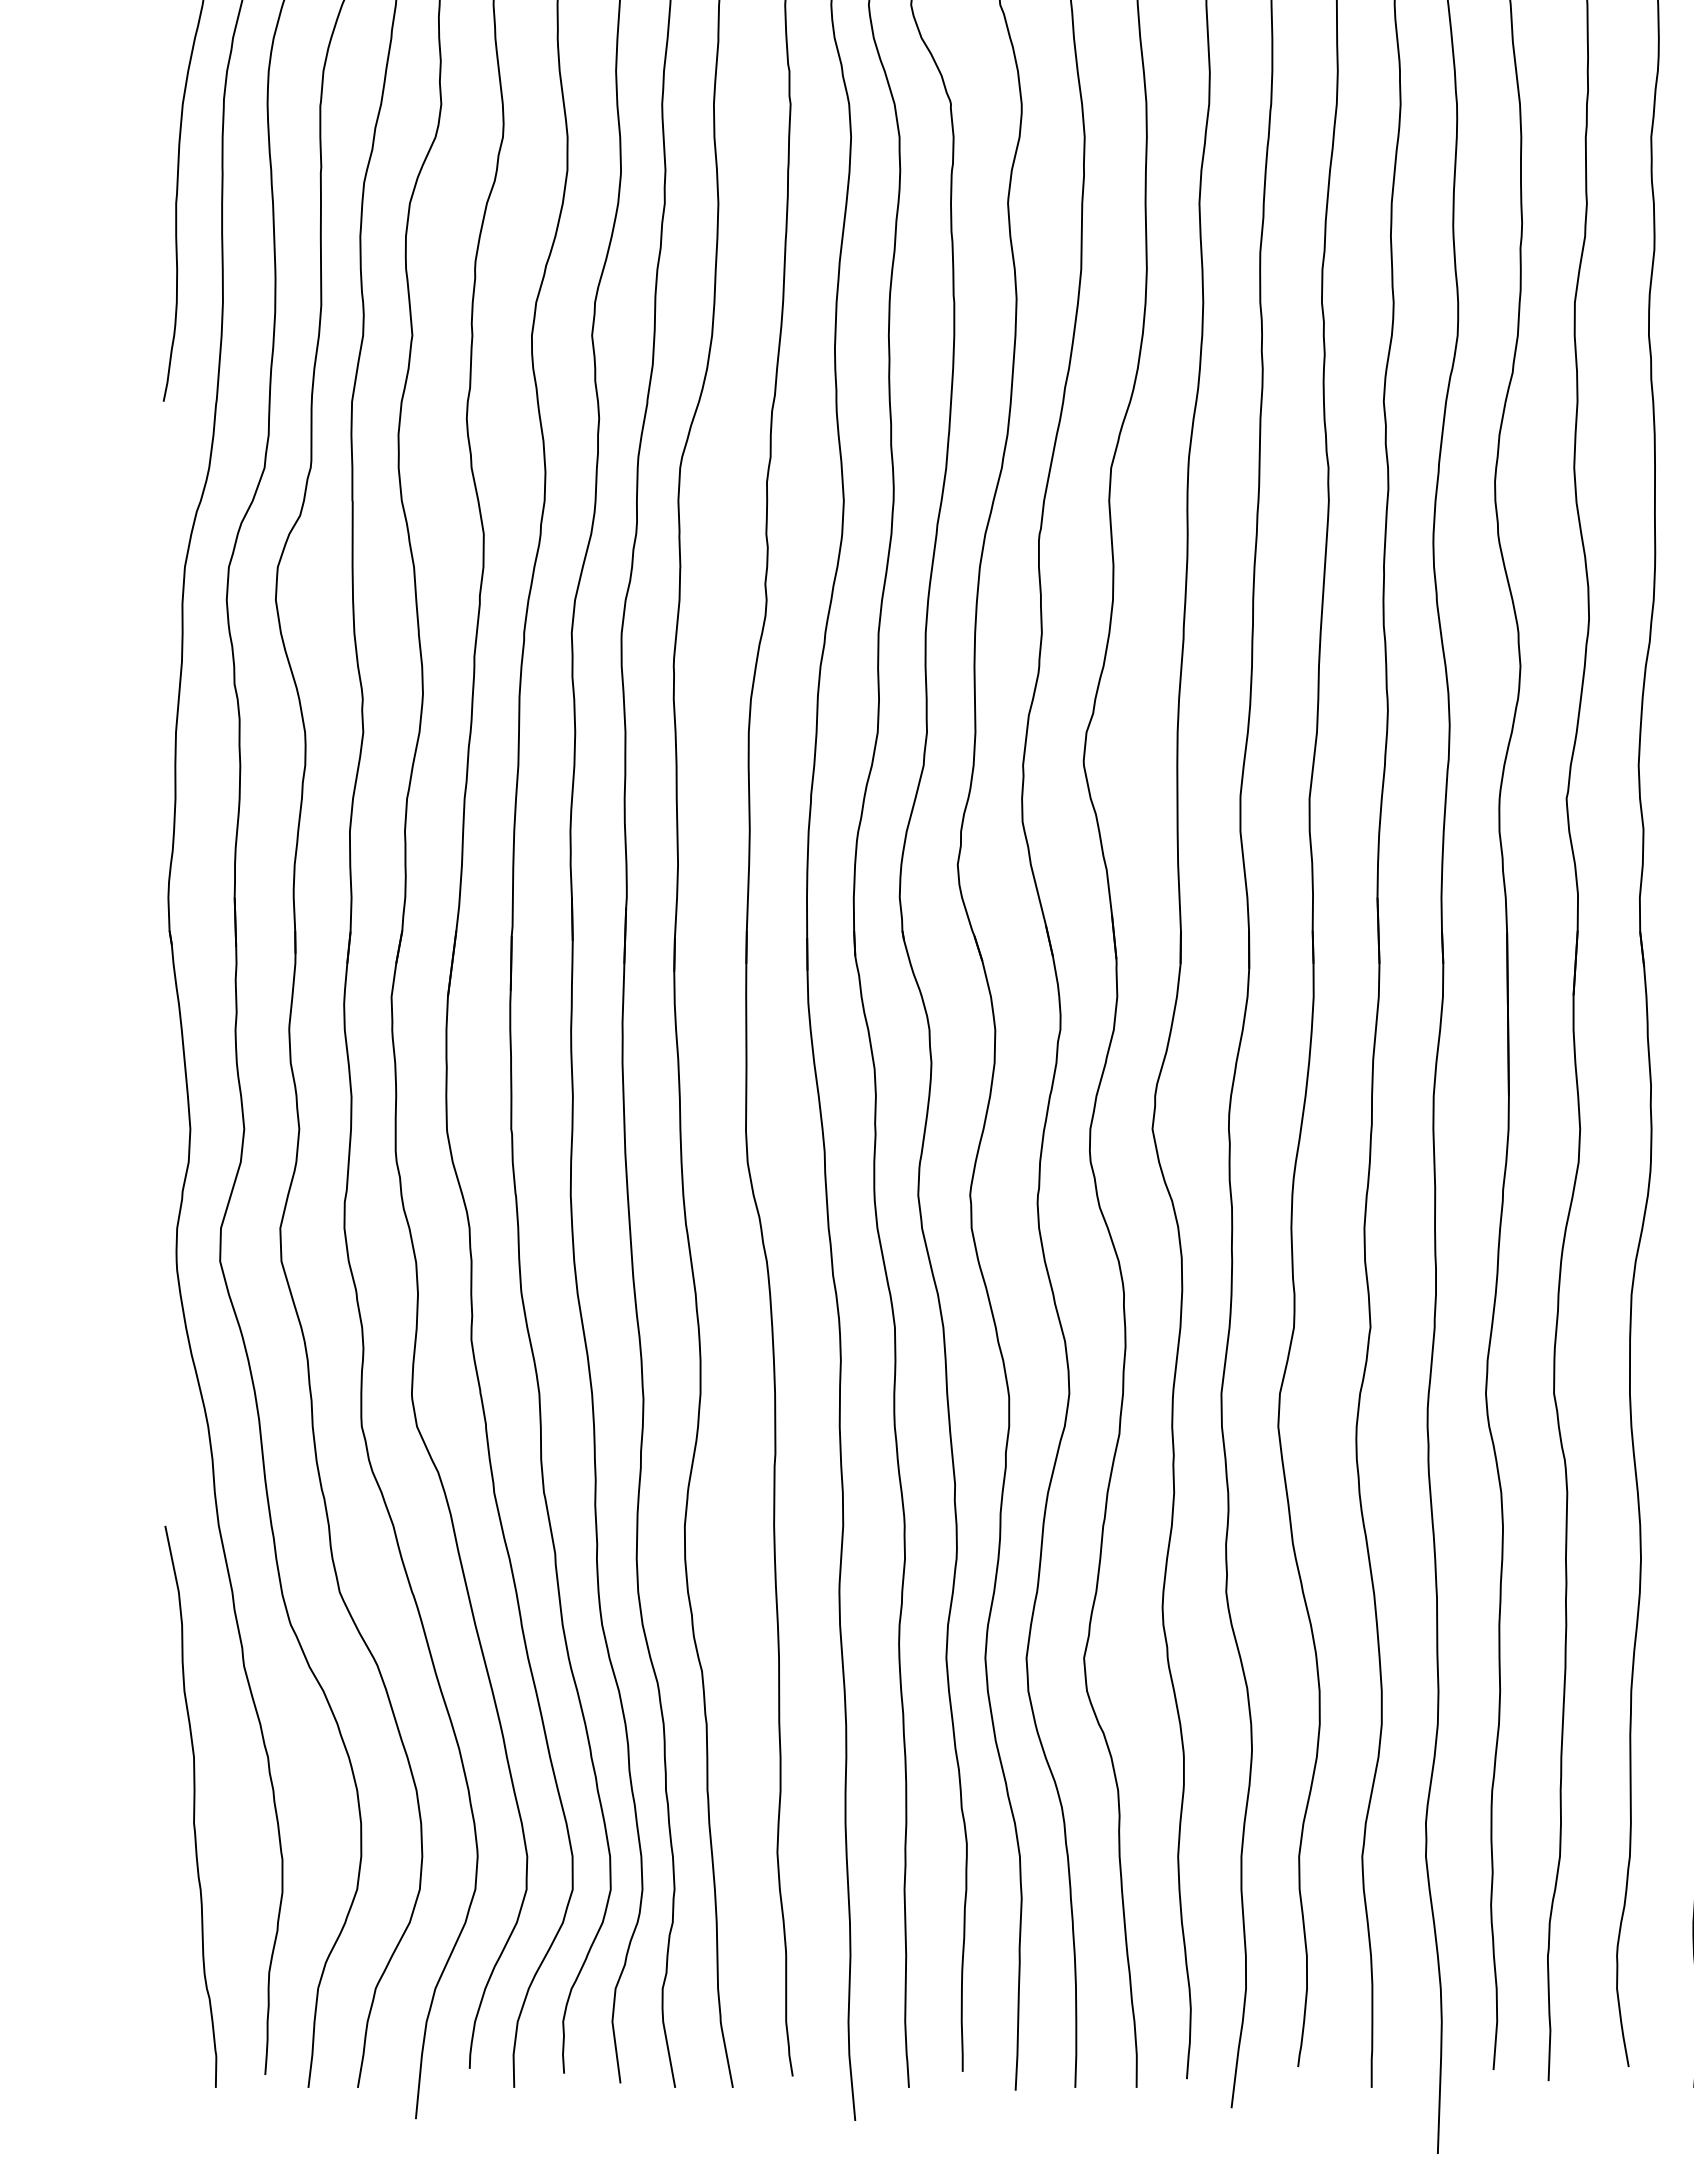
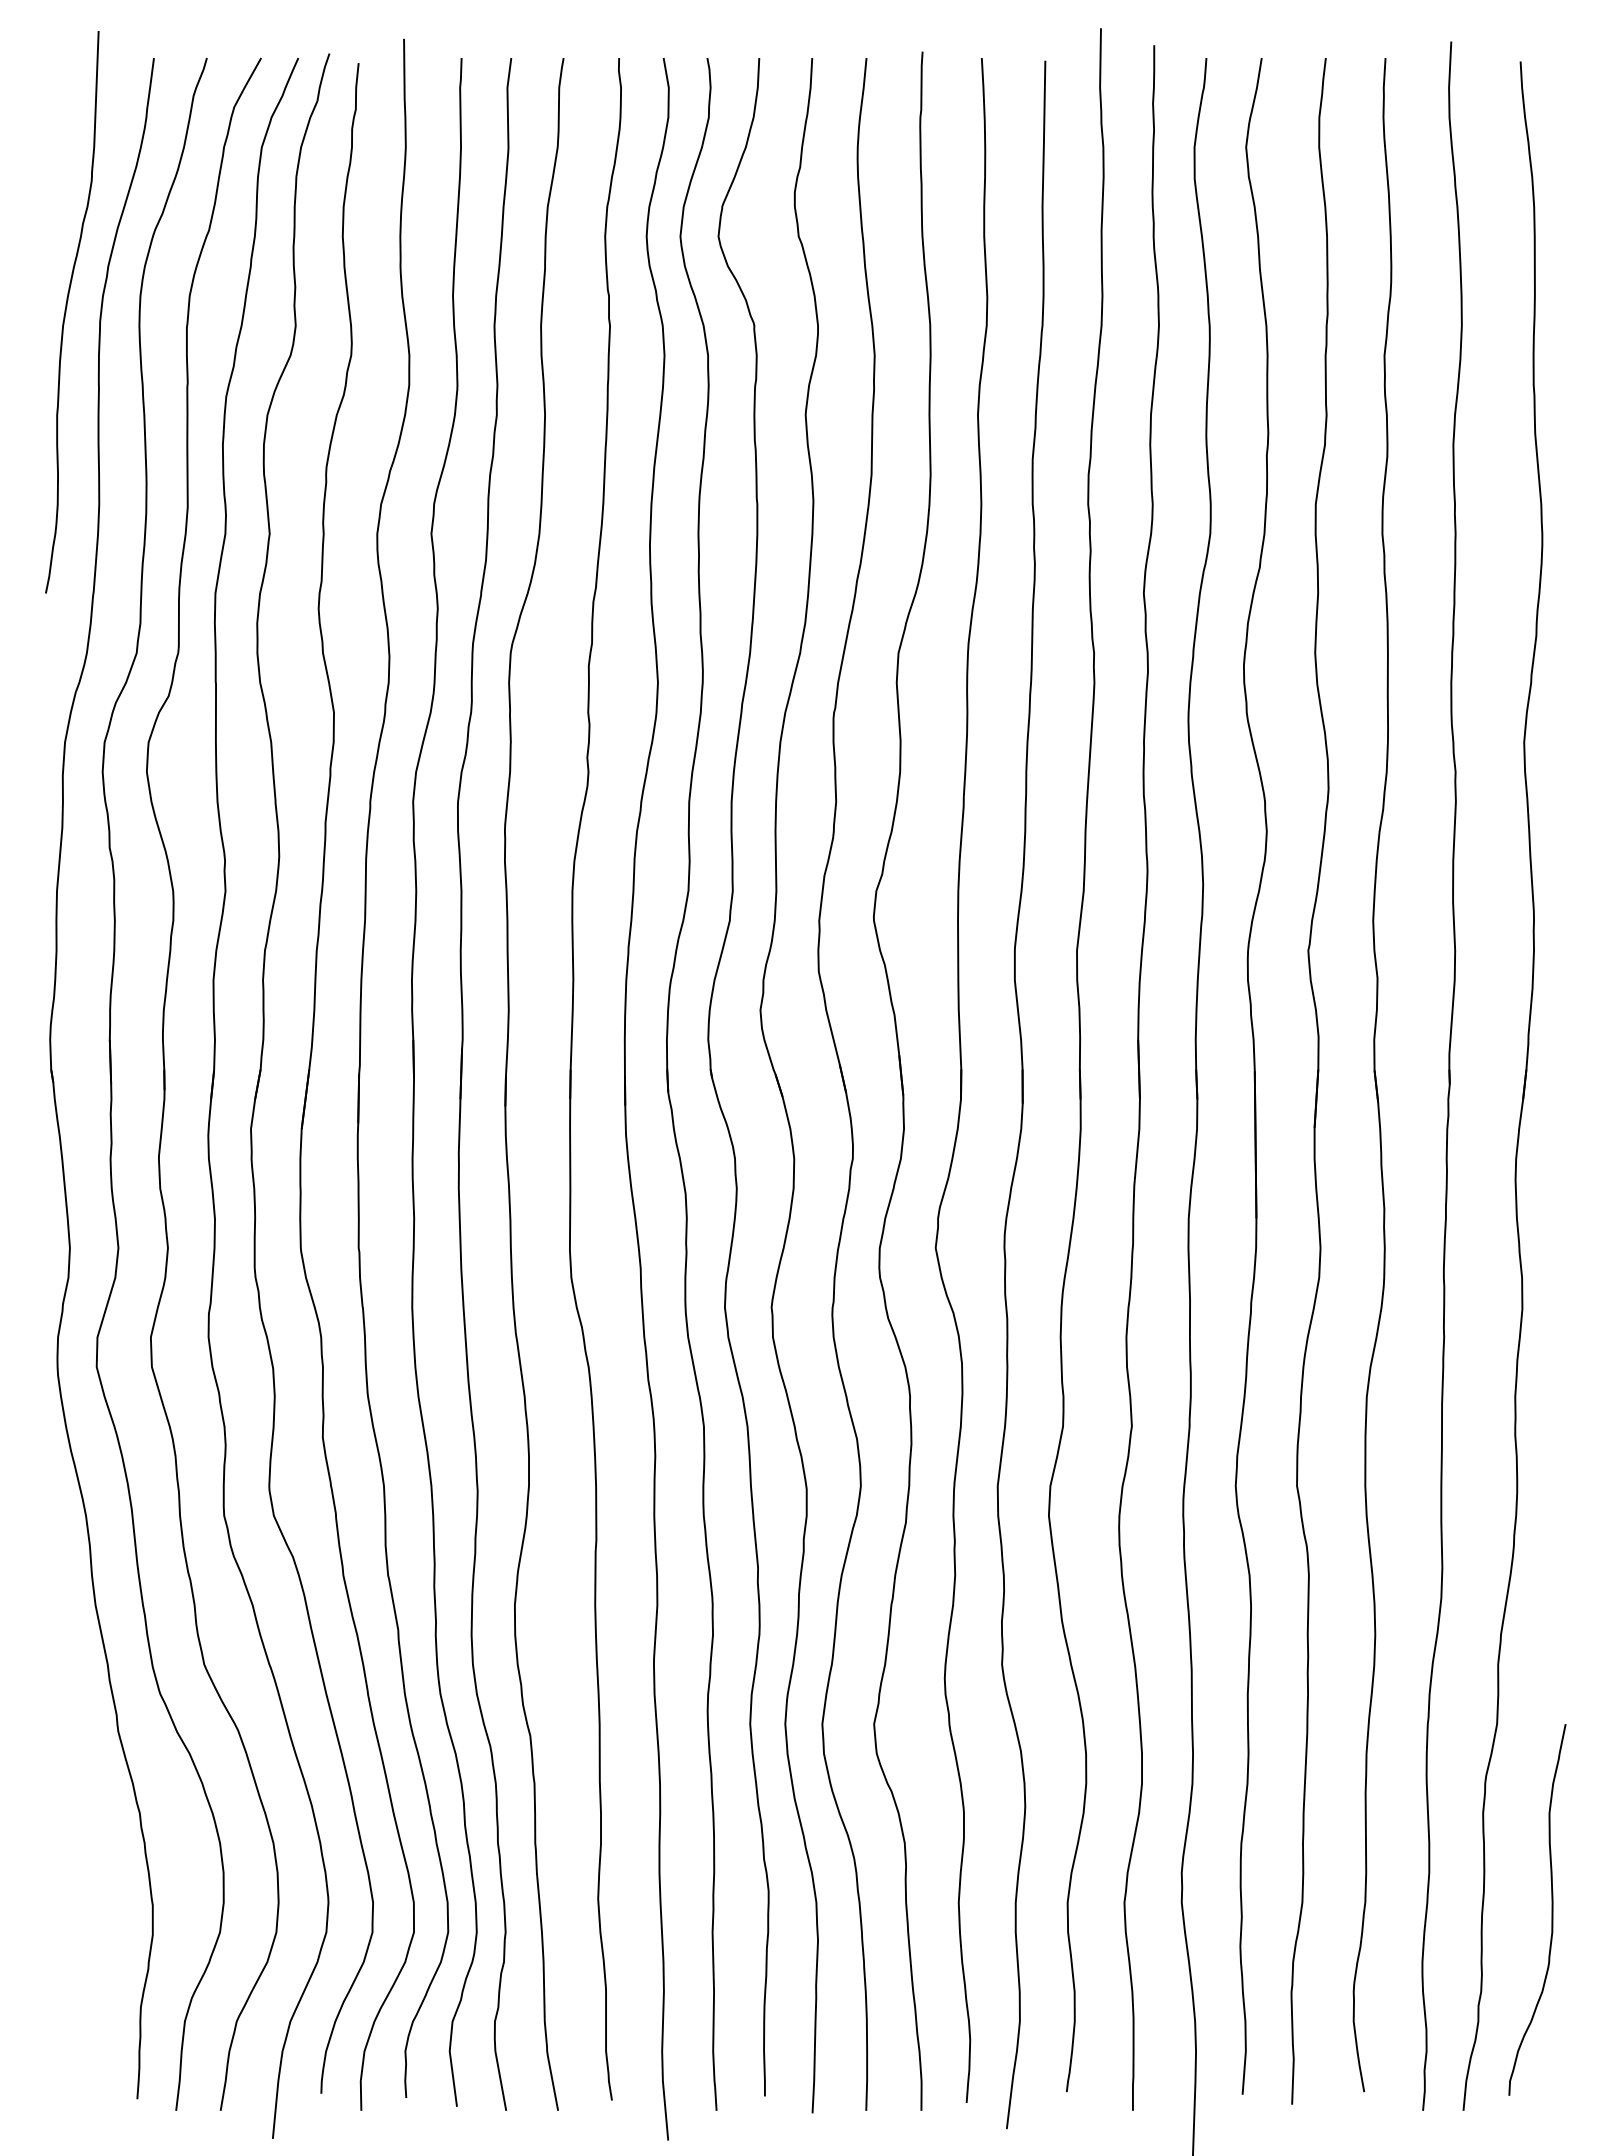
curve: (193, 1806) -> (72, 1857), removed

